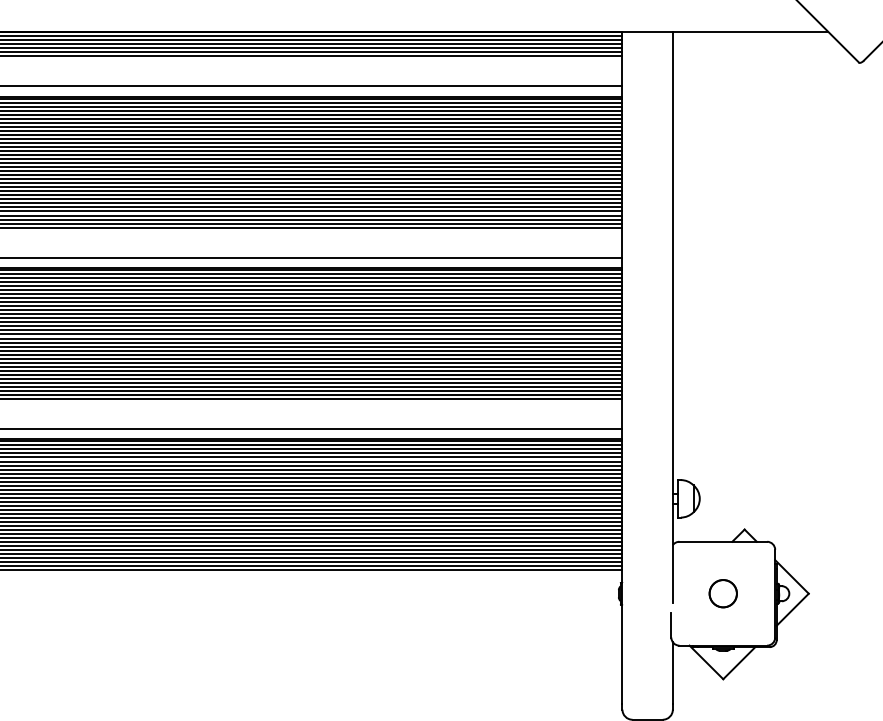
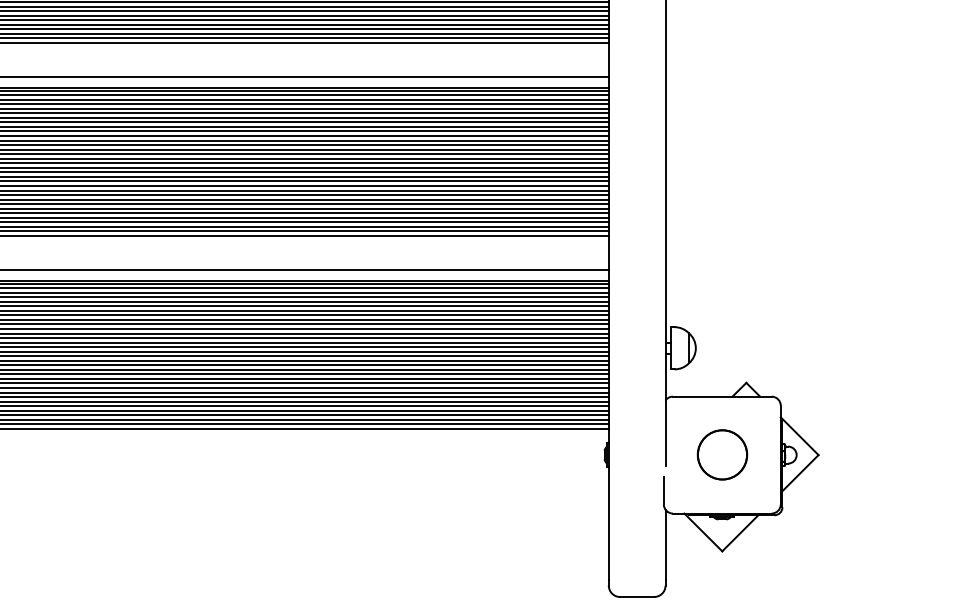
circle: (722, 593) -> (721, 454), size x1.6

